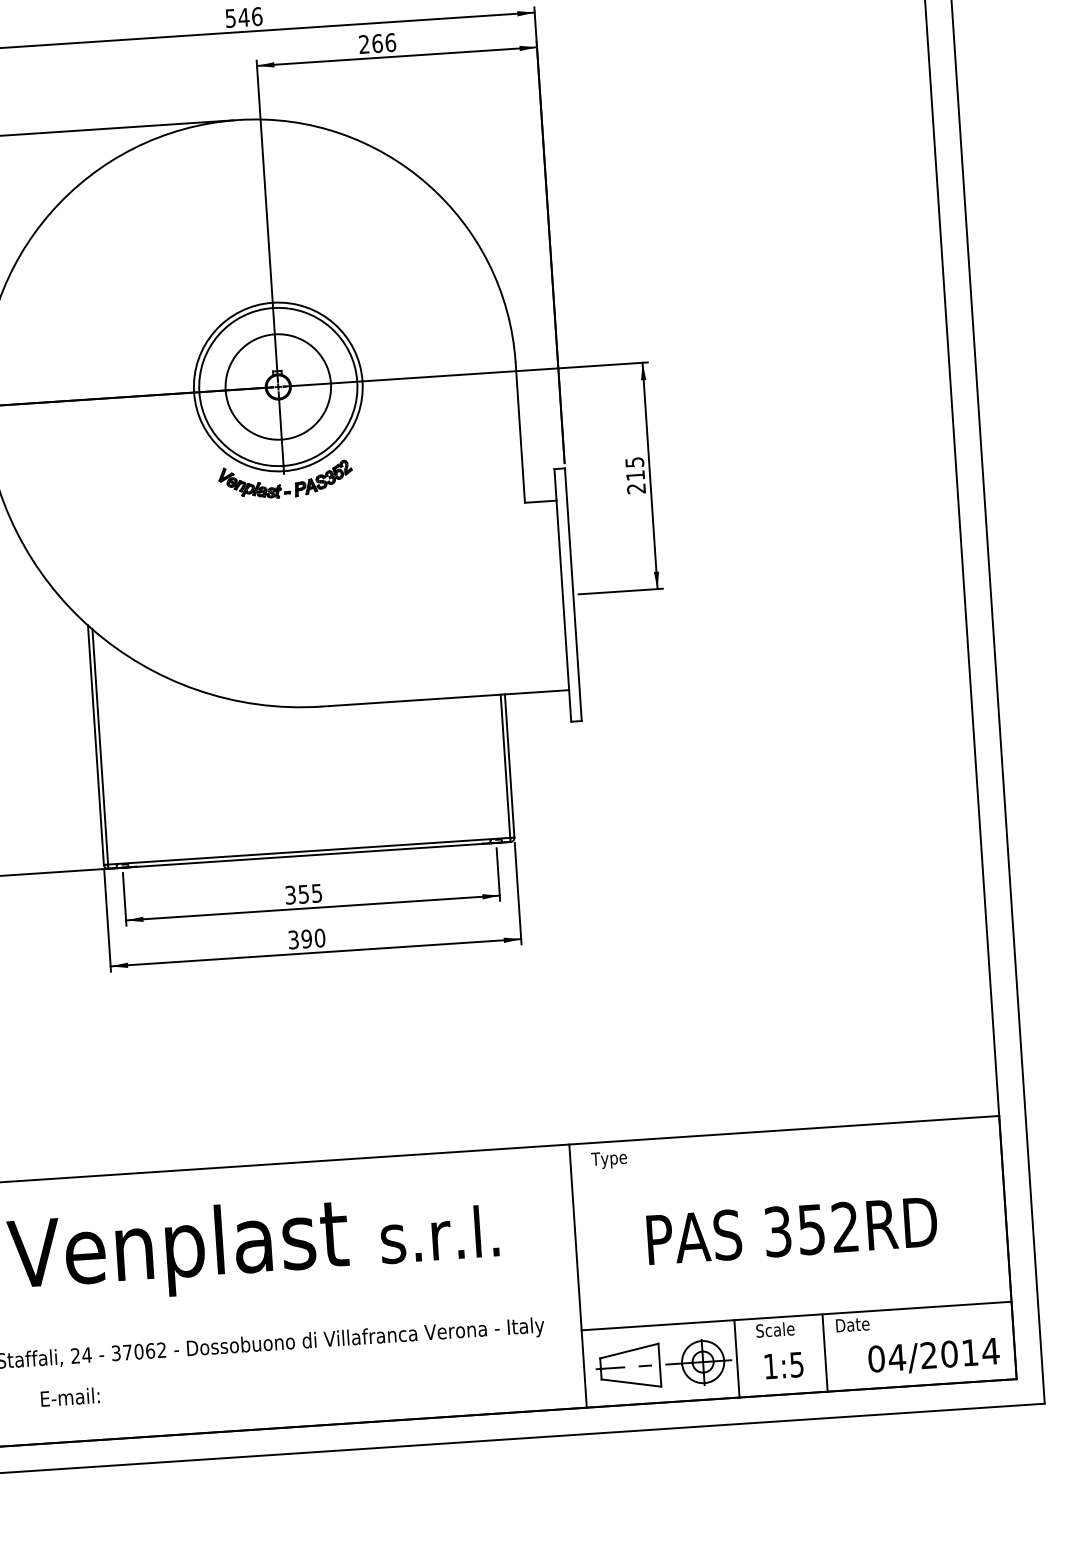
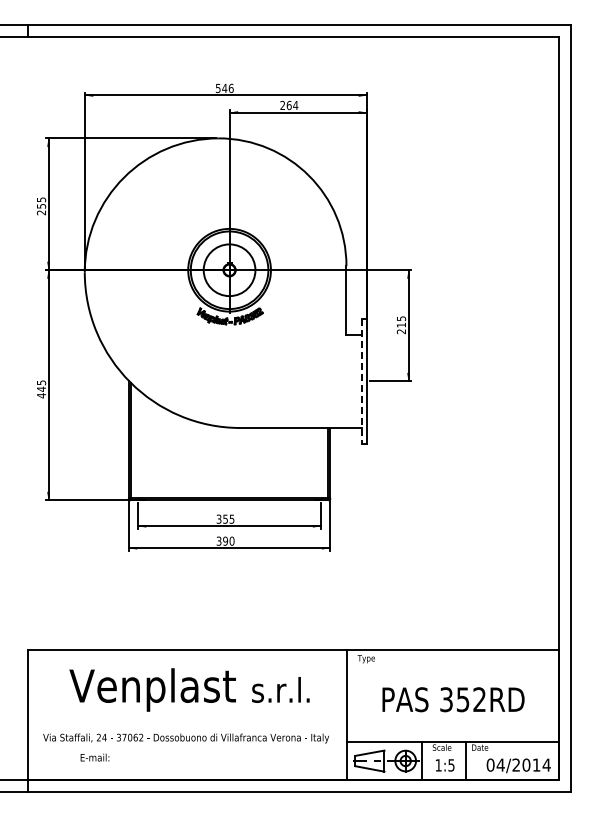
text: (390, 42) -> (295, 105), 266 -> 264
line: (561, 595) -> (361, 381), solid -> dashed

